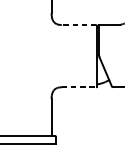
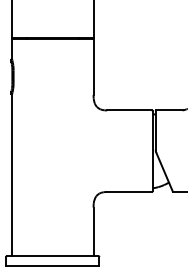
line: (78, 25) -> (128, 110), dashed -> solid
line: (79, 87) -> (129, 192), dashed -> solid

